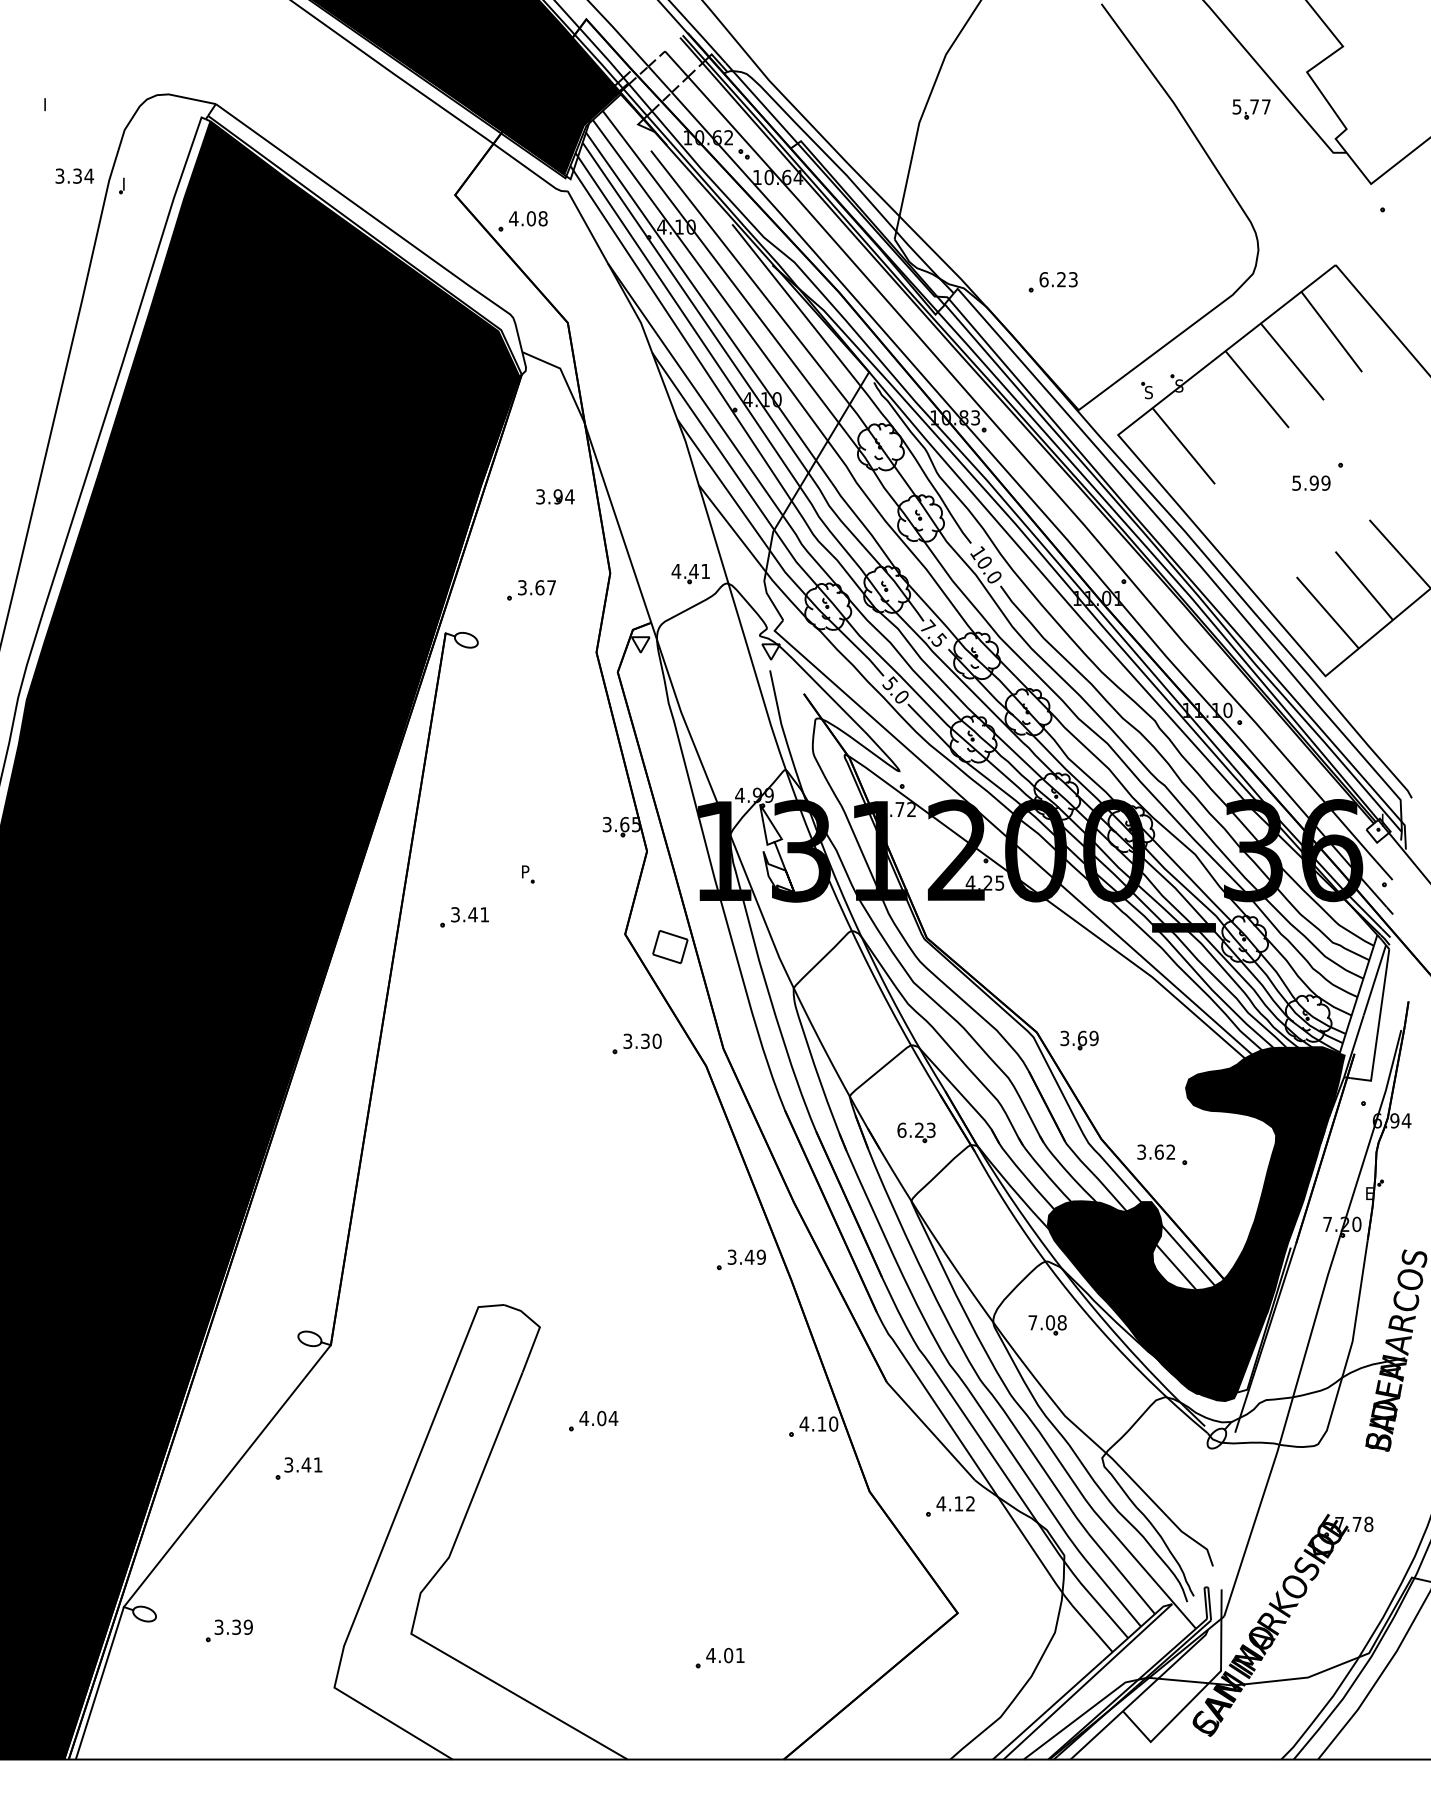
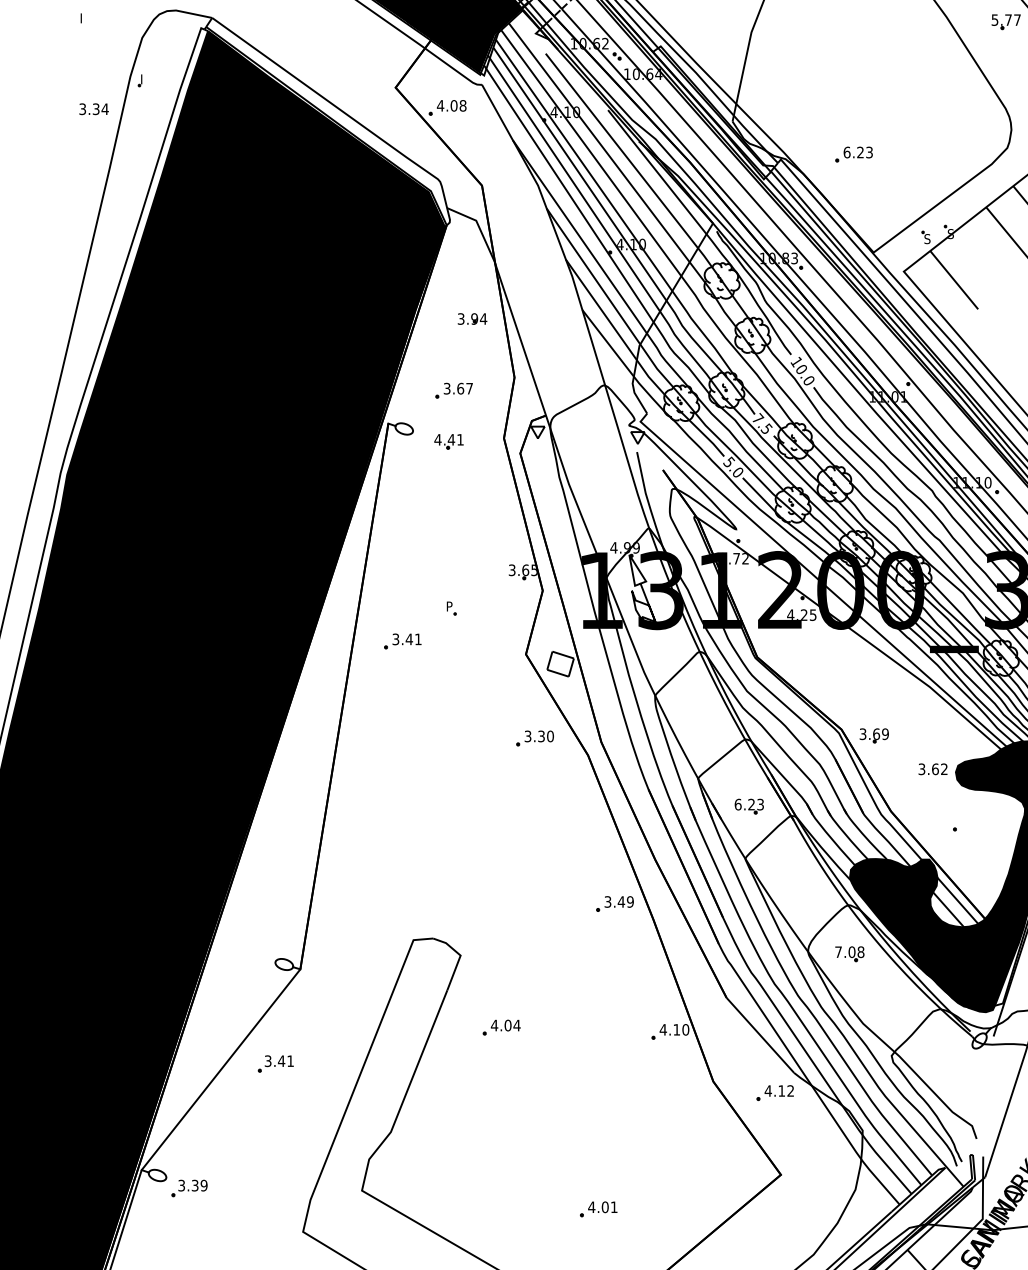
text: (74, 175) -> (93, 108), moved
part: (690, 574) -> (448, 442), moved
text: (1155, 1151) -> (932, 768), moved
part: (229, 1630) -> (189, 1188), moved

